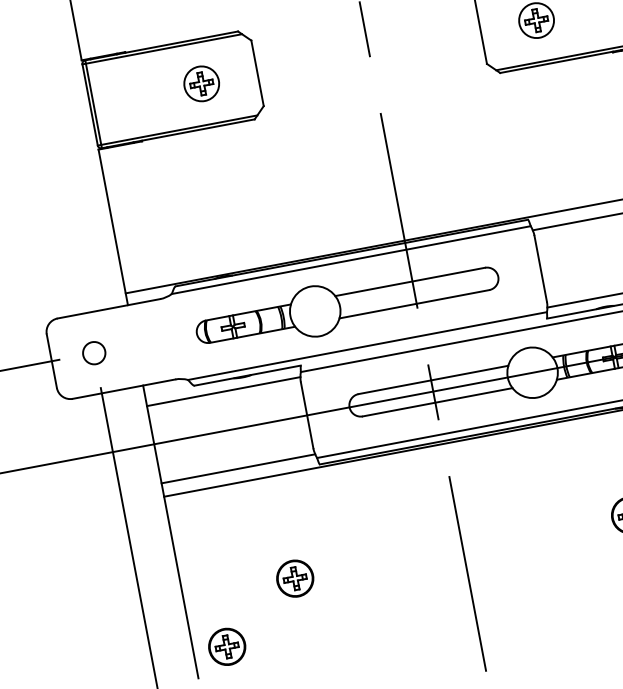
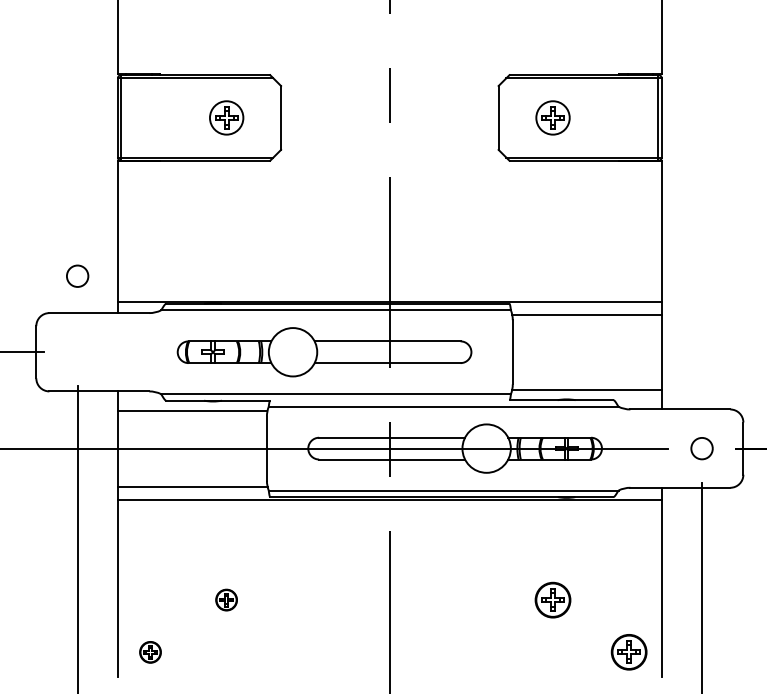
circle: (93, 352) -> (77, 275), moved
part: (294, 578) -> (226, 599), size x0.6
part: (227, 647) -> (150, 652), size x0.6

